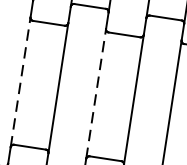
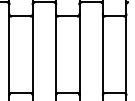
line: (20, 82) -> (9, 54), dashed -> solid
line: (96, 93) -> (56, 54), dashed -> solid

